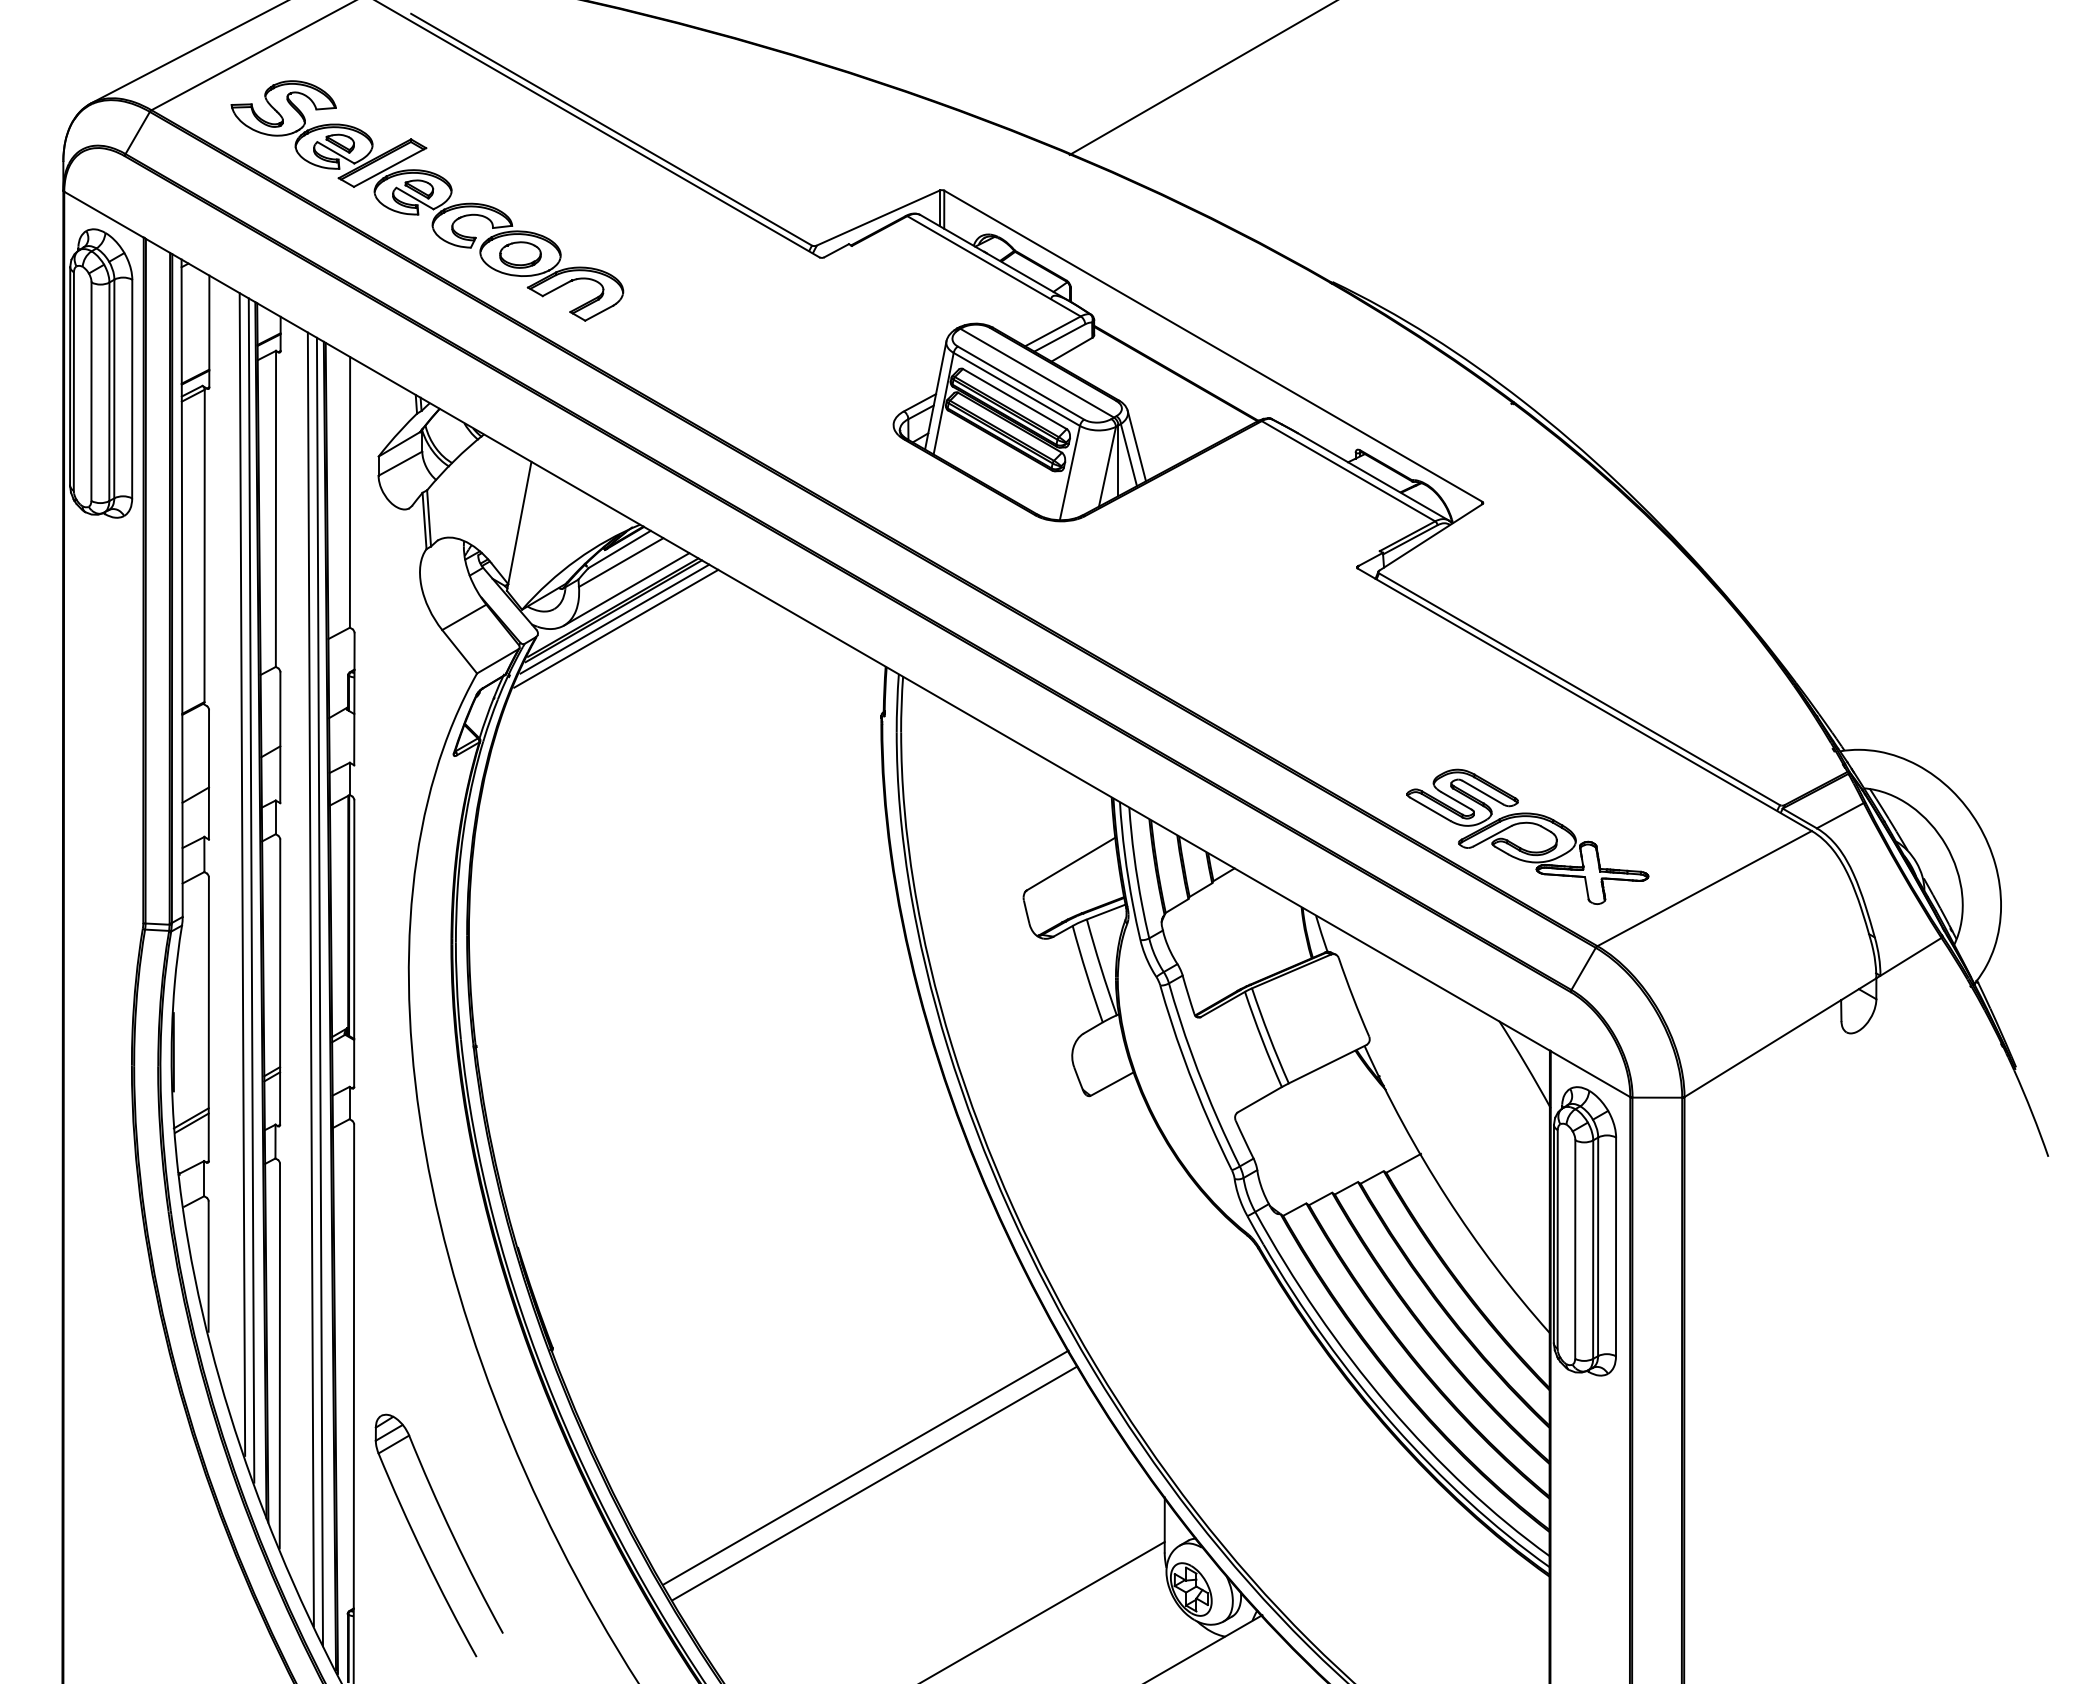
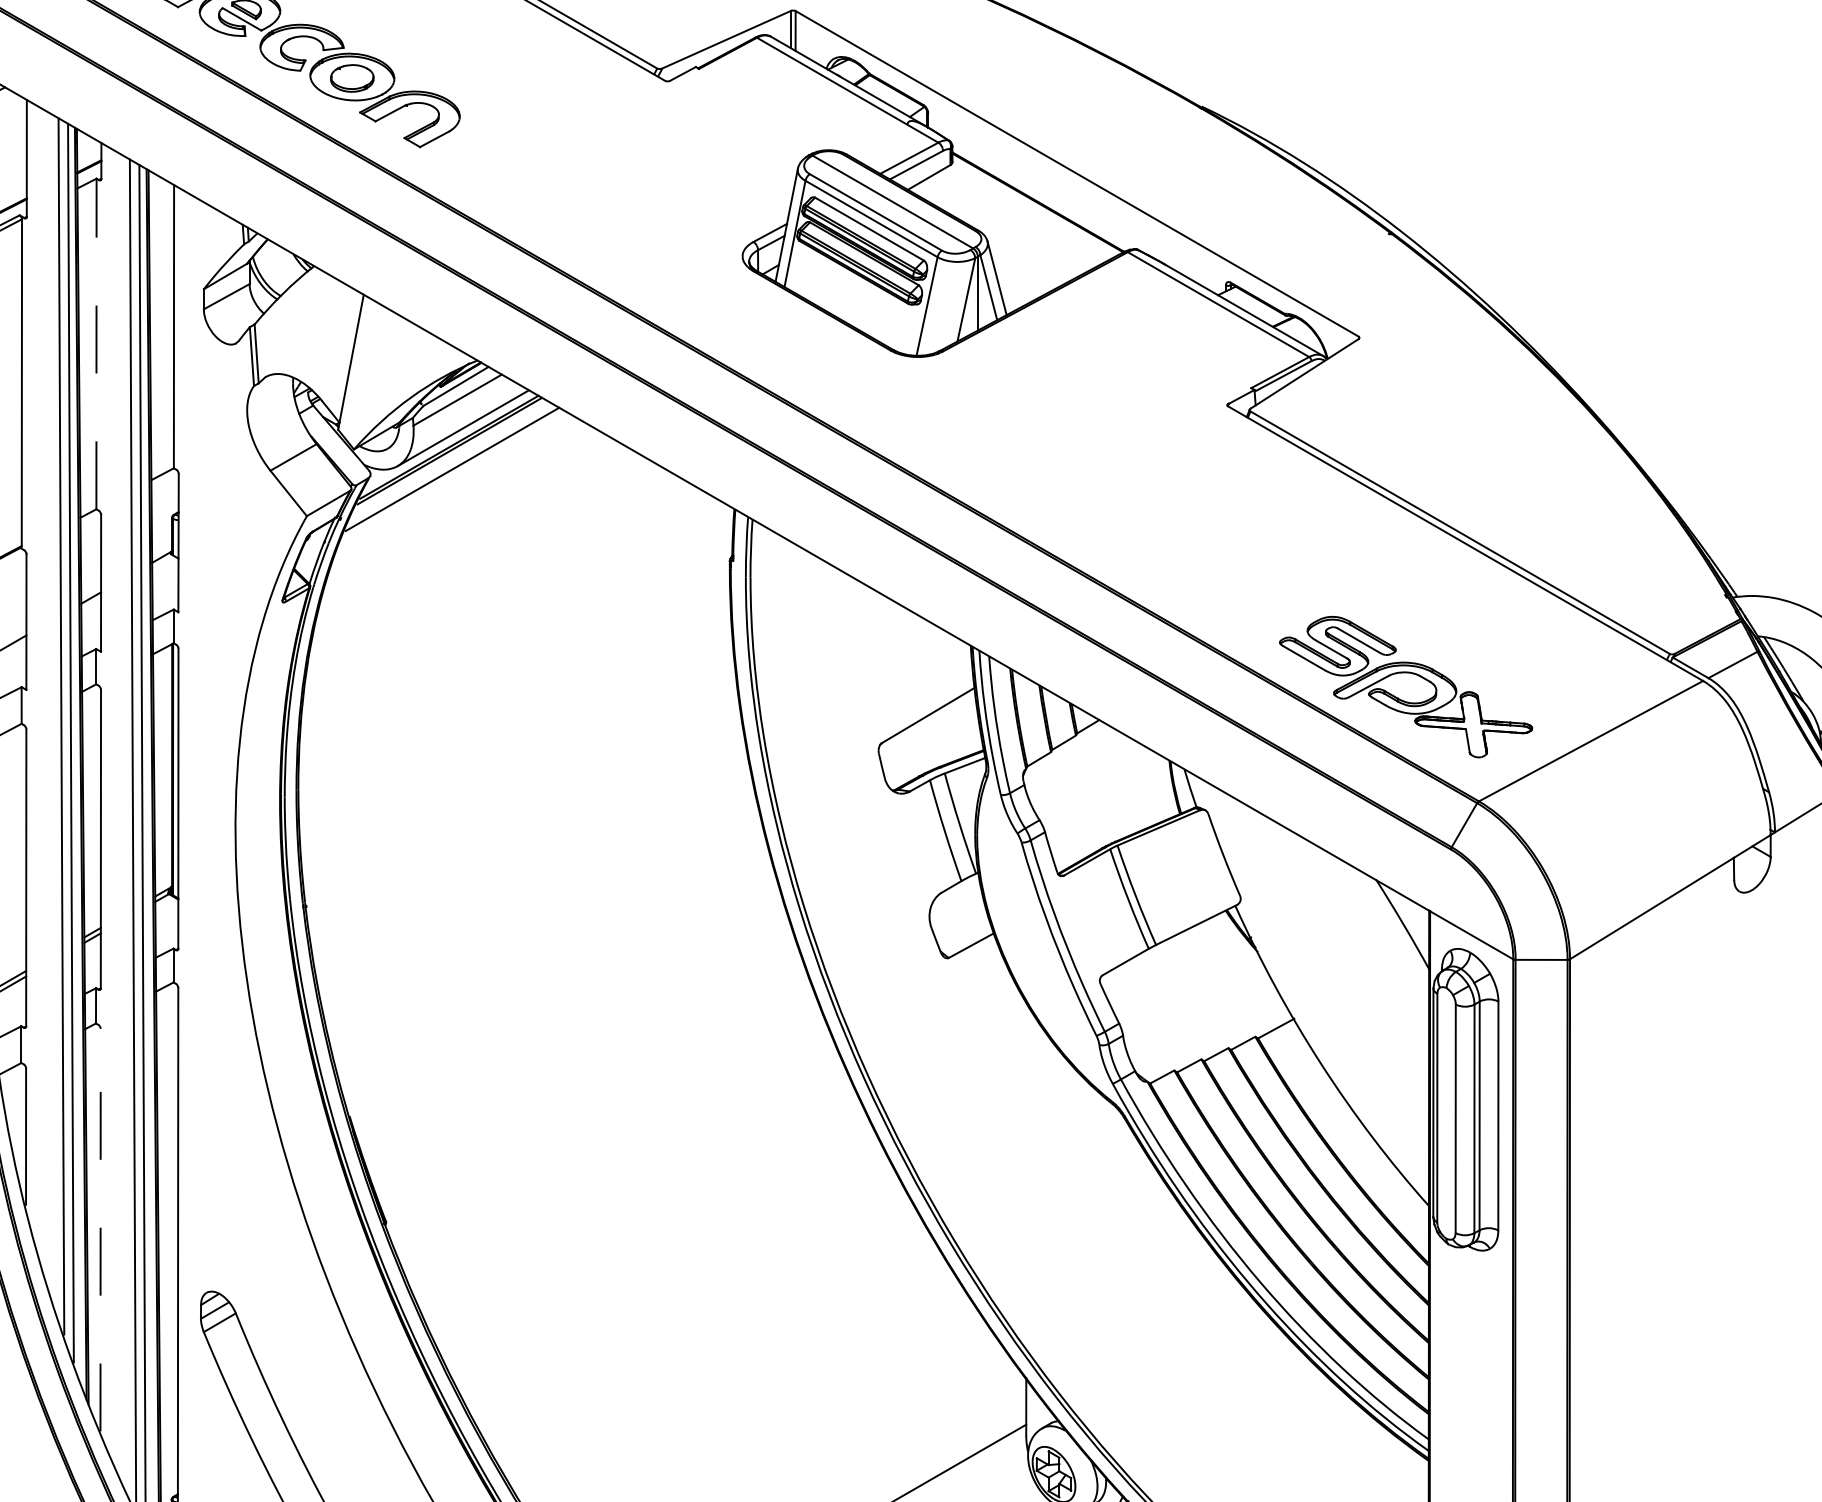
line: (275, 508) -> (96, 343), solid -> dashed
line: (614, 618) -> (450, 458), removed
line: (279, 1355) -> (100, 1229), solid -> dashed
line: (865, 1467) -> (713, 1346), removed
line: (874, 1483) -> (722, 1363), removed

